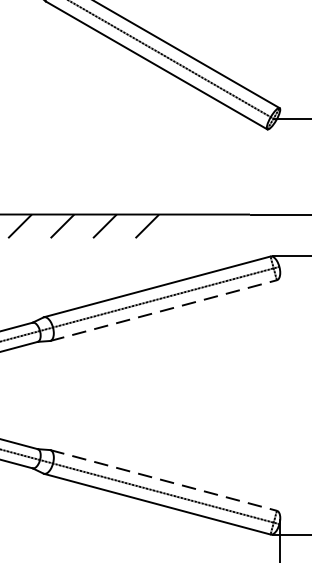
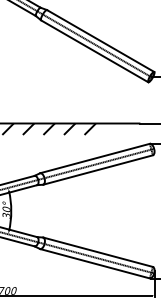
line: (164, 311) -> (98, 170), dashed -> solid
line: (164, 480) -> (98, 252), dashed -> solid

